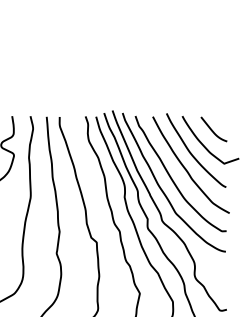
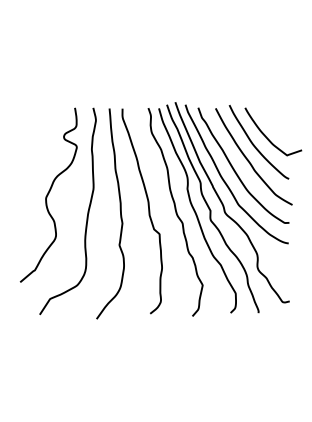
curve: (212, 129) -> (275, 121), removed

